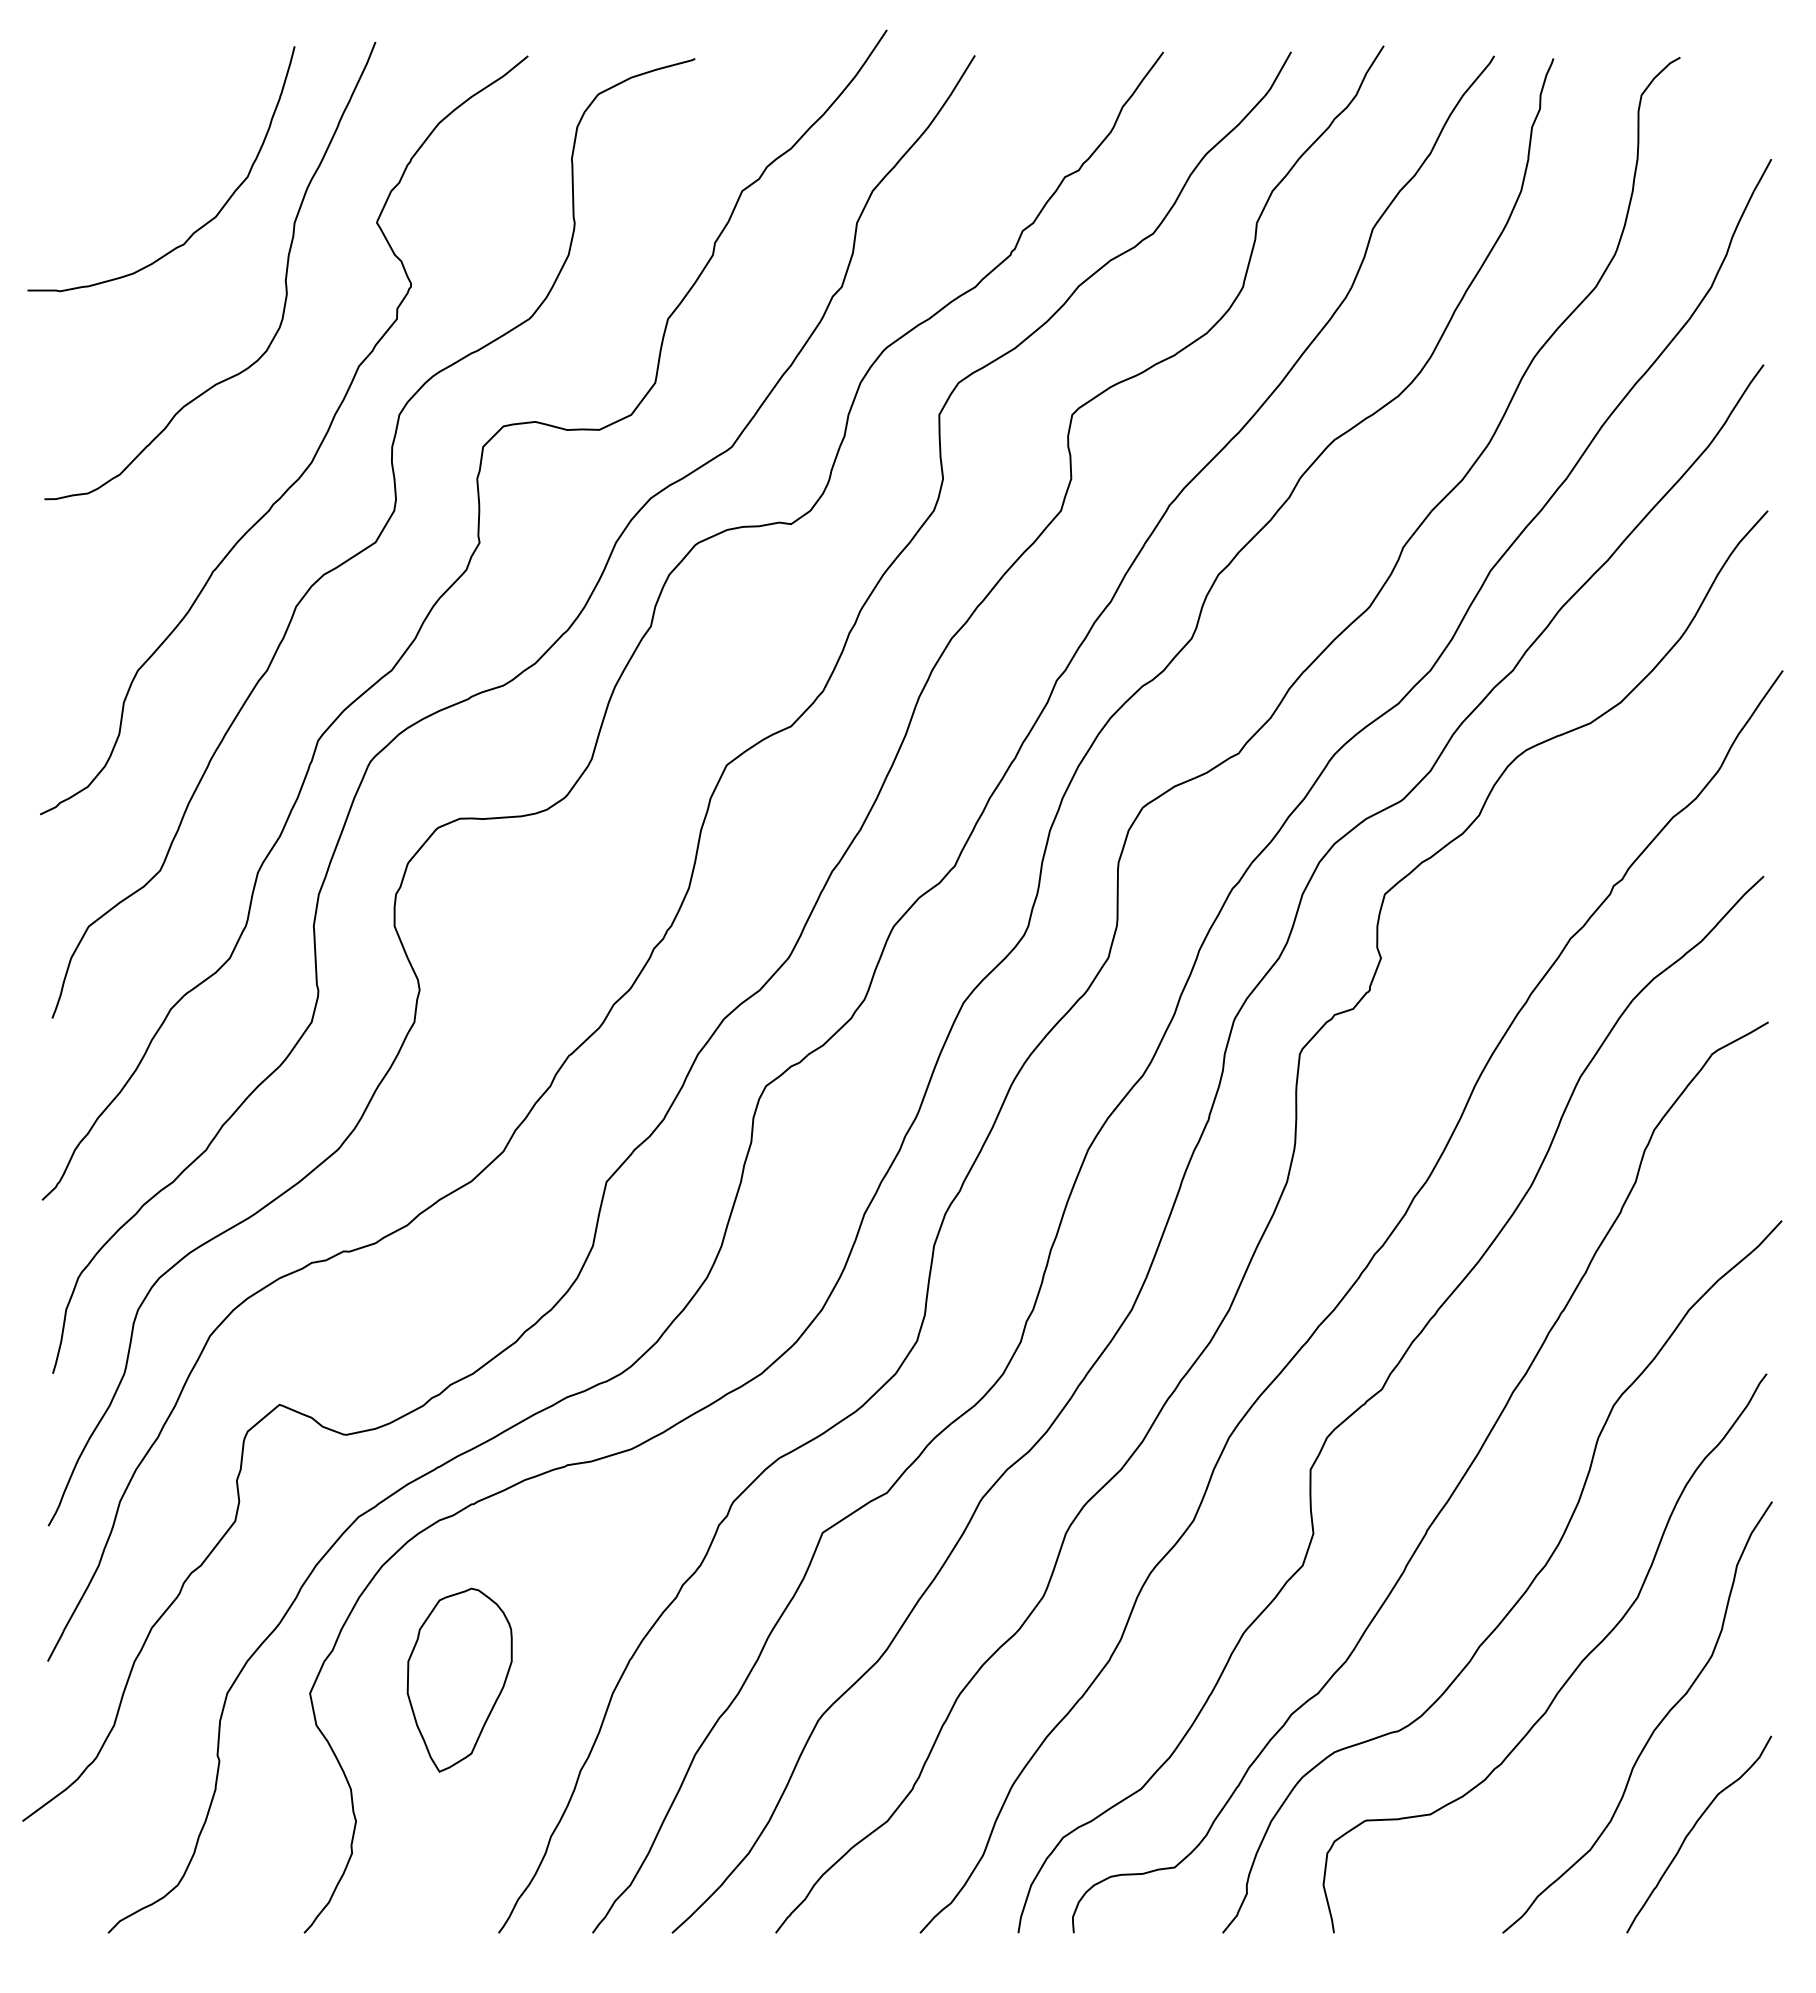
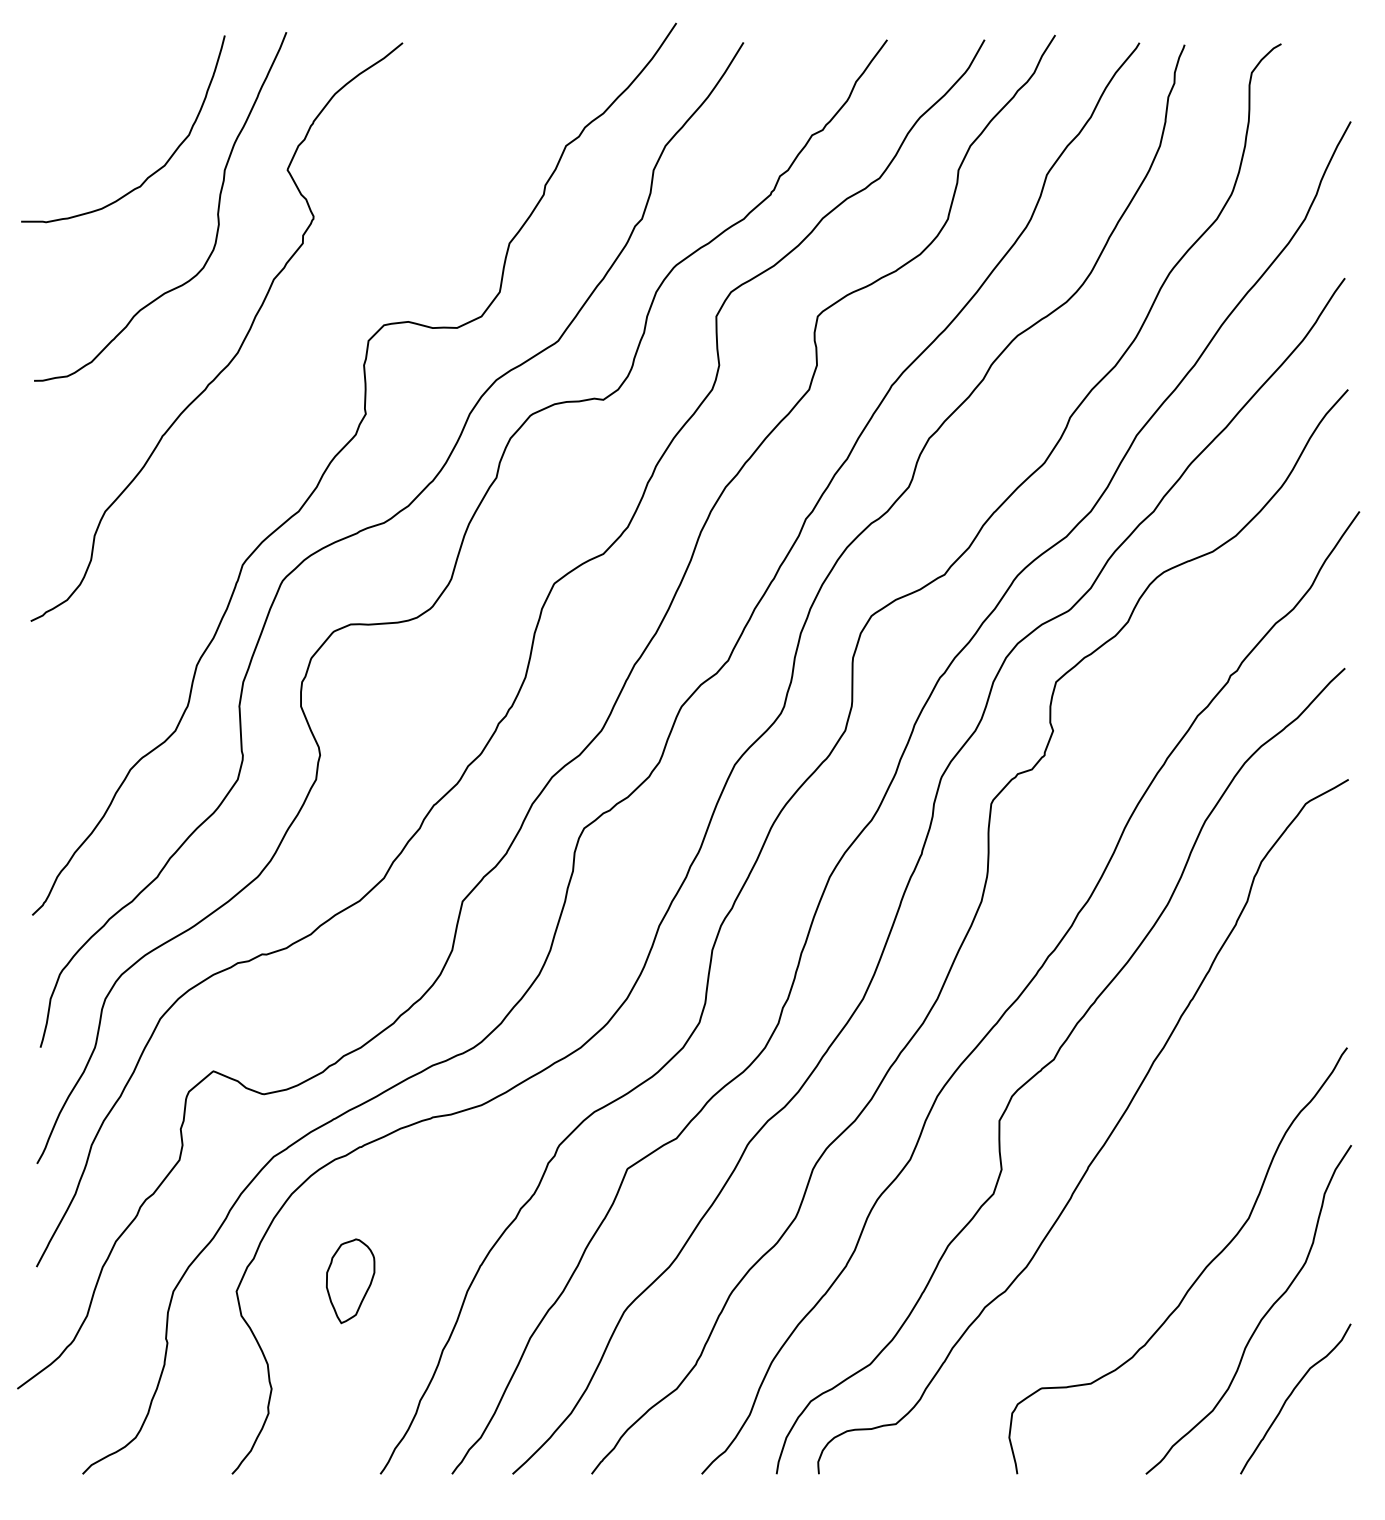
curve: (375, 540) -> (286, 412), removed
curve: (1523, 1592) -> (1161, 1214), removed
part: (459, 1679) -> (350, 1280), size x0.6

